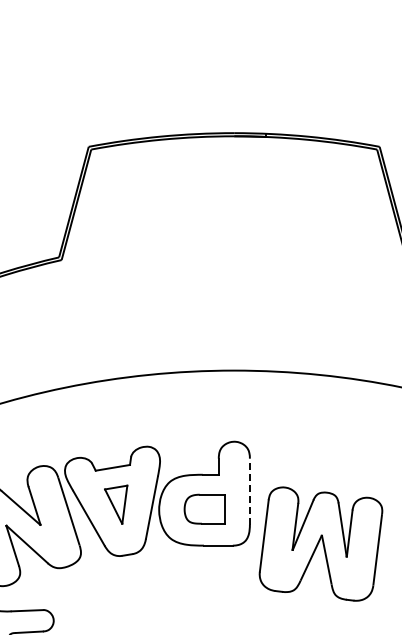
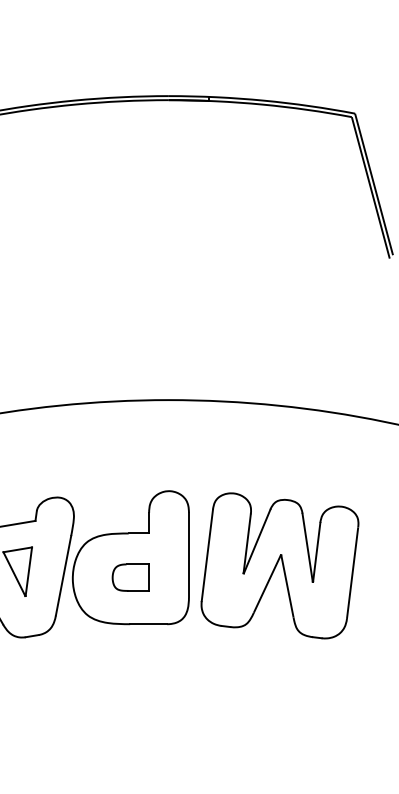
line: (249, 491) -> (188, 554), dashed -> solid
part: (204, 509) -> (130, 577), size x0.71
part: (320, 543) -> (279, 565), moved

